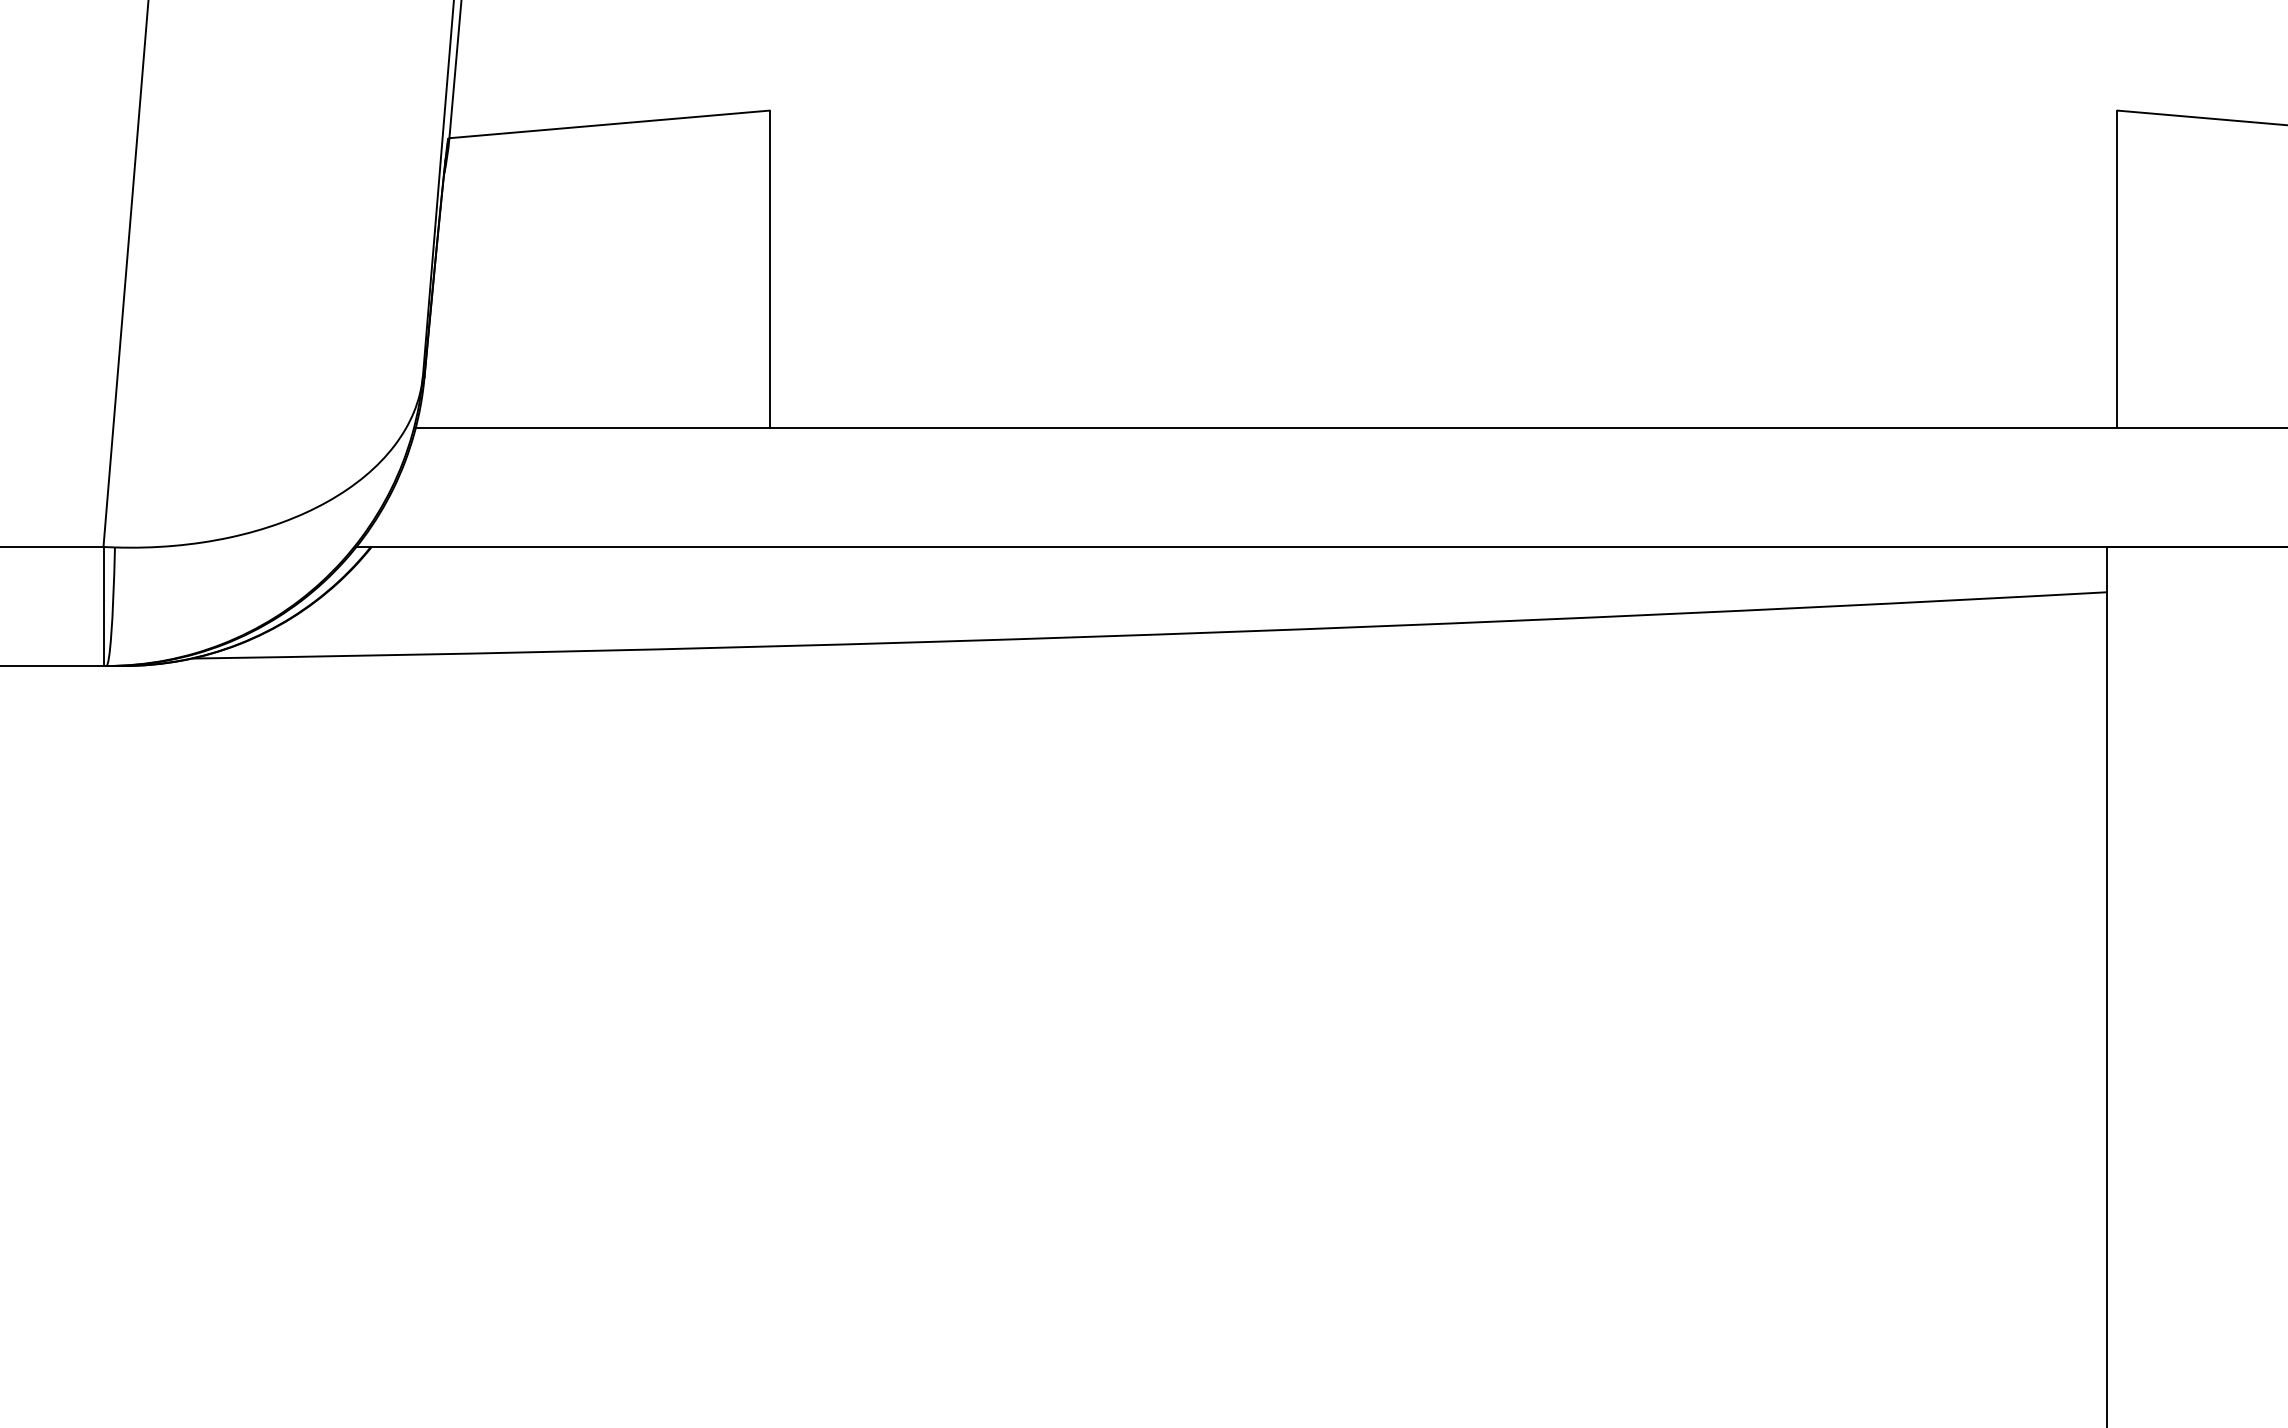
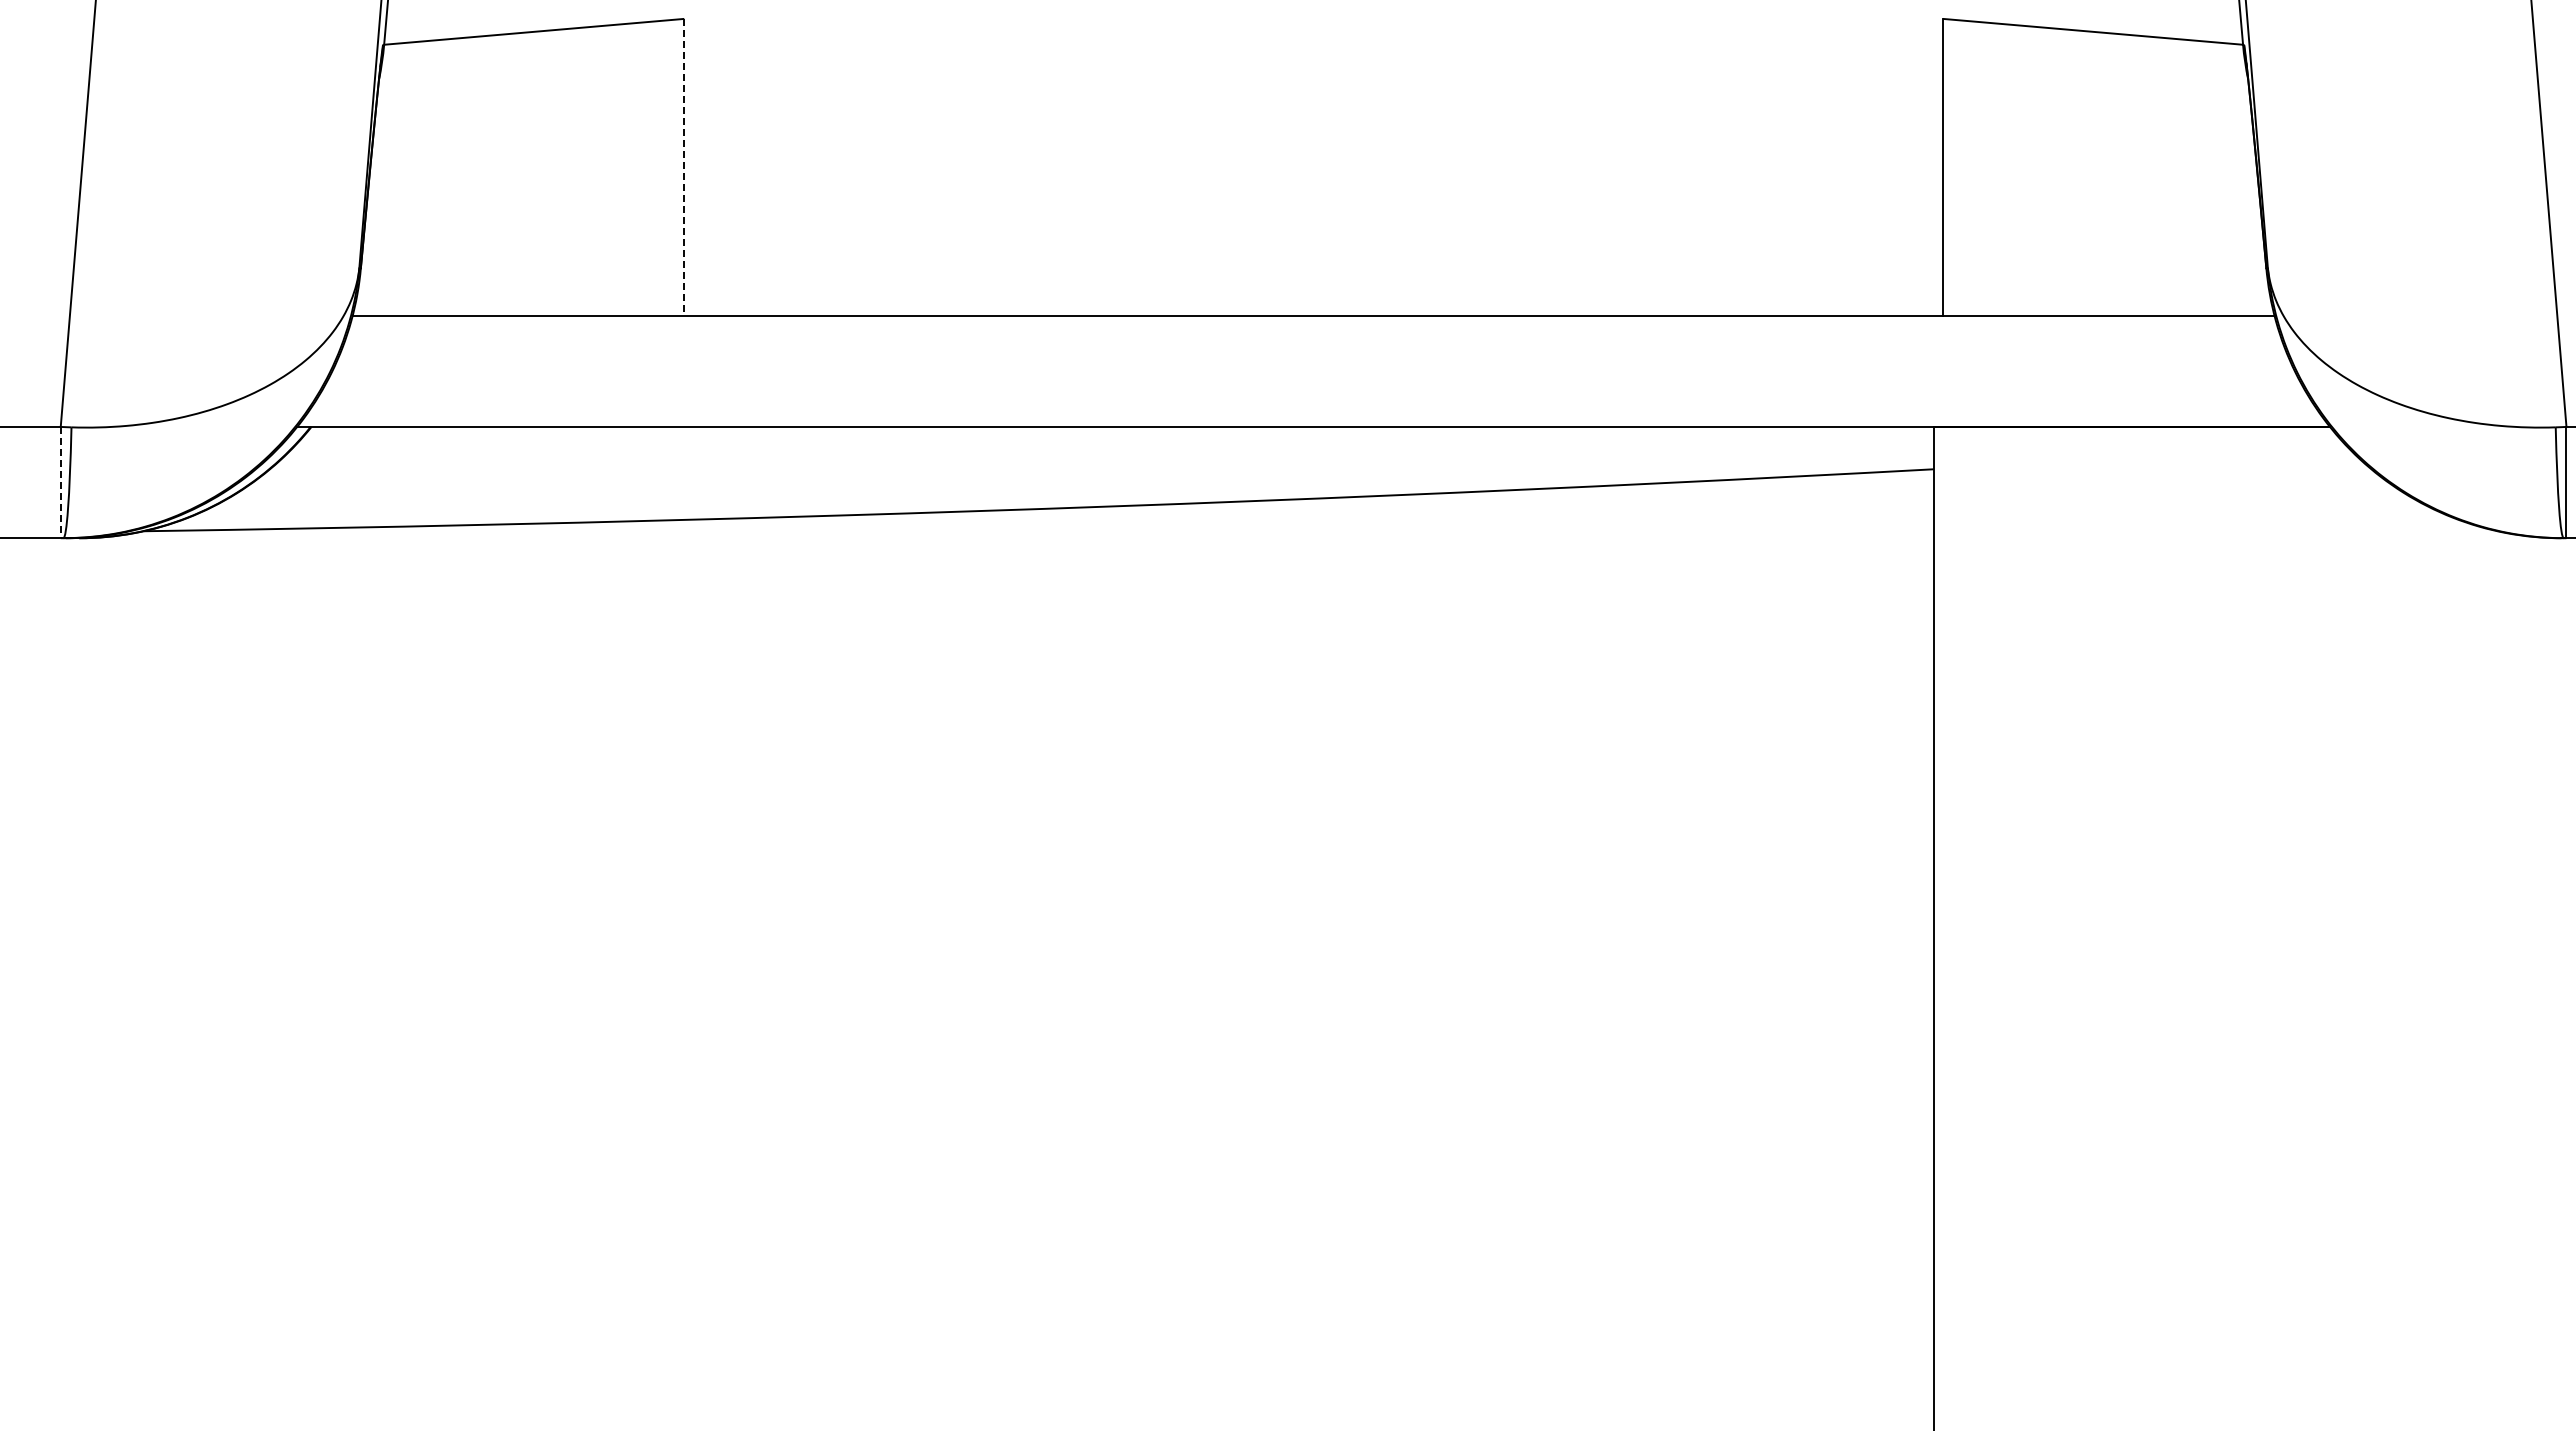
line: (770, 269) -> (684, 167), solid -> dashed
line: (103, 606) -> (60, 482), solid -> dashed

